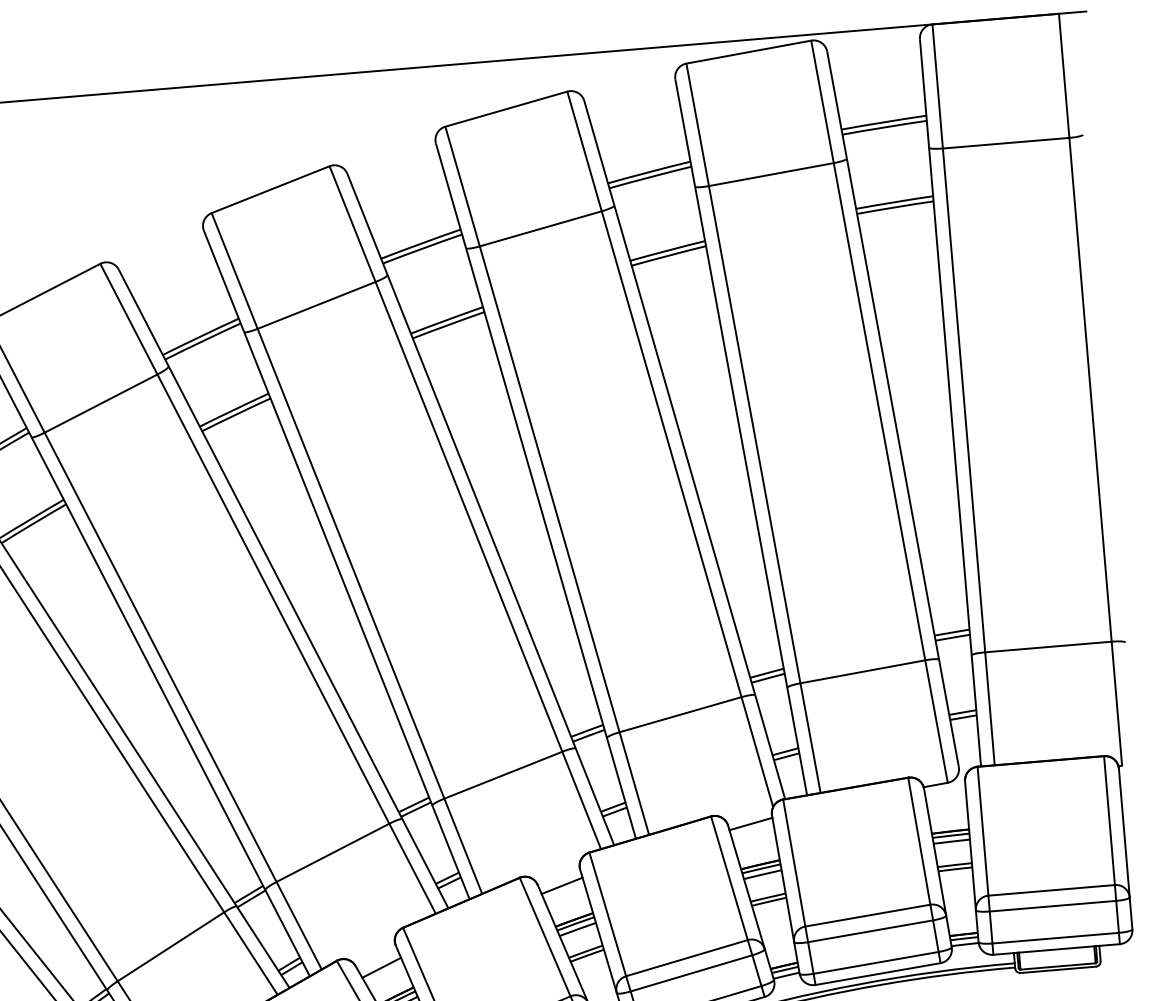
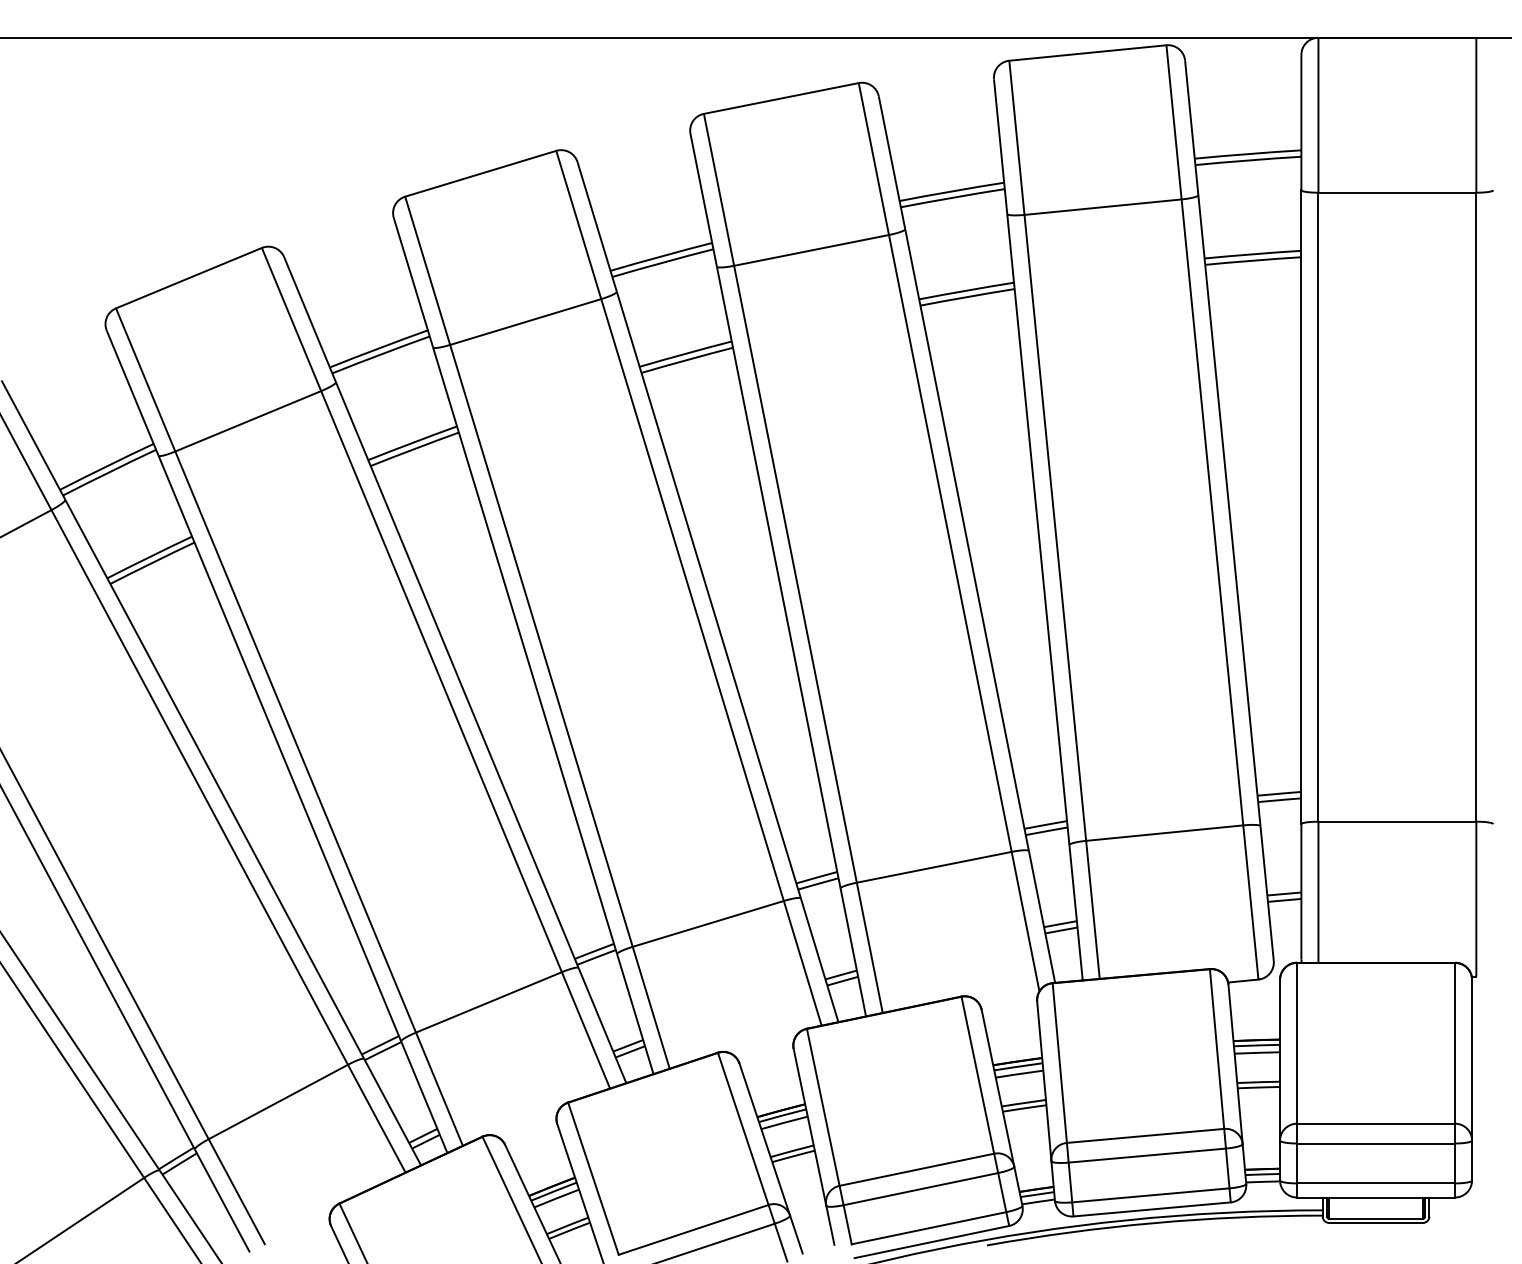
line: (750, 823) -> (1009, 1009), removed
line: (562, 886) -> (769, 1067), removed
line: (381, 967) -> (537, 1149), removed

